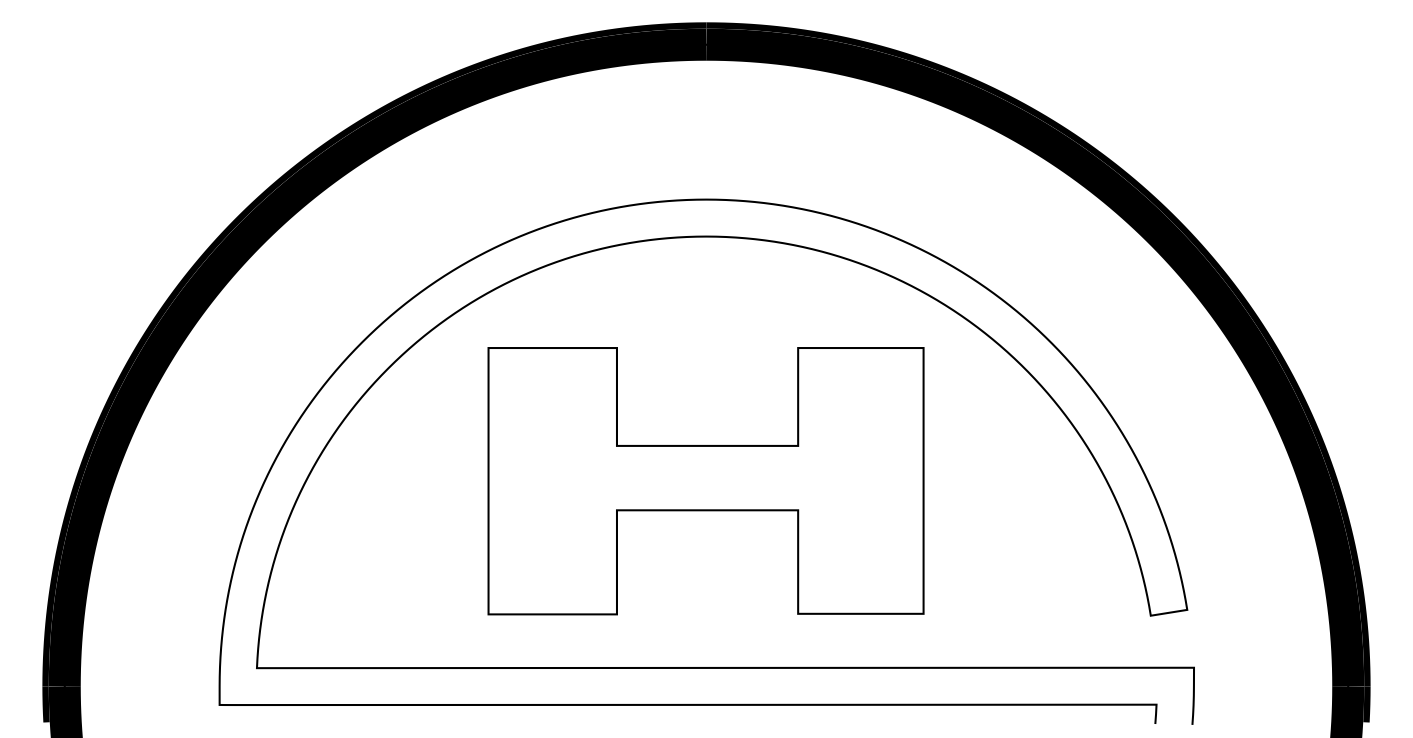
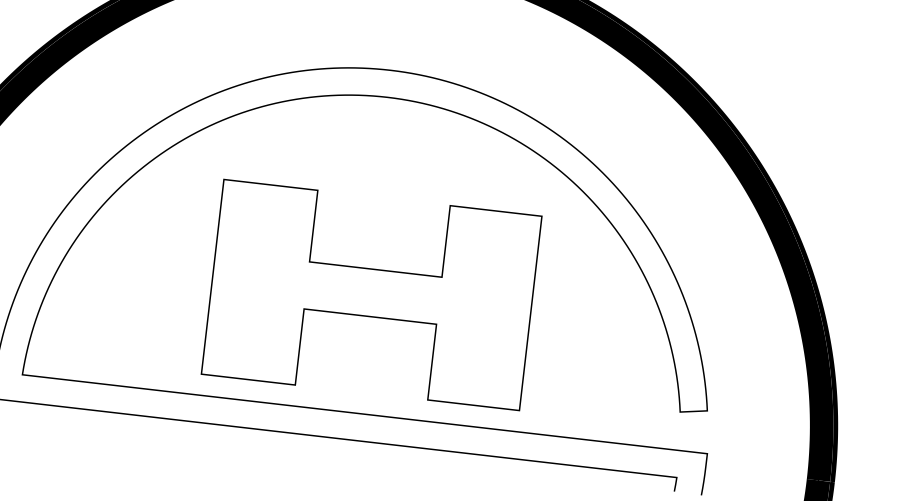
part: (705, 481) -> (371, 295), moved

